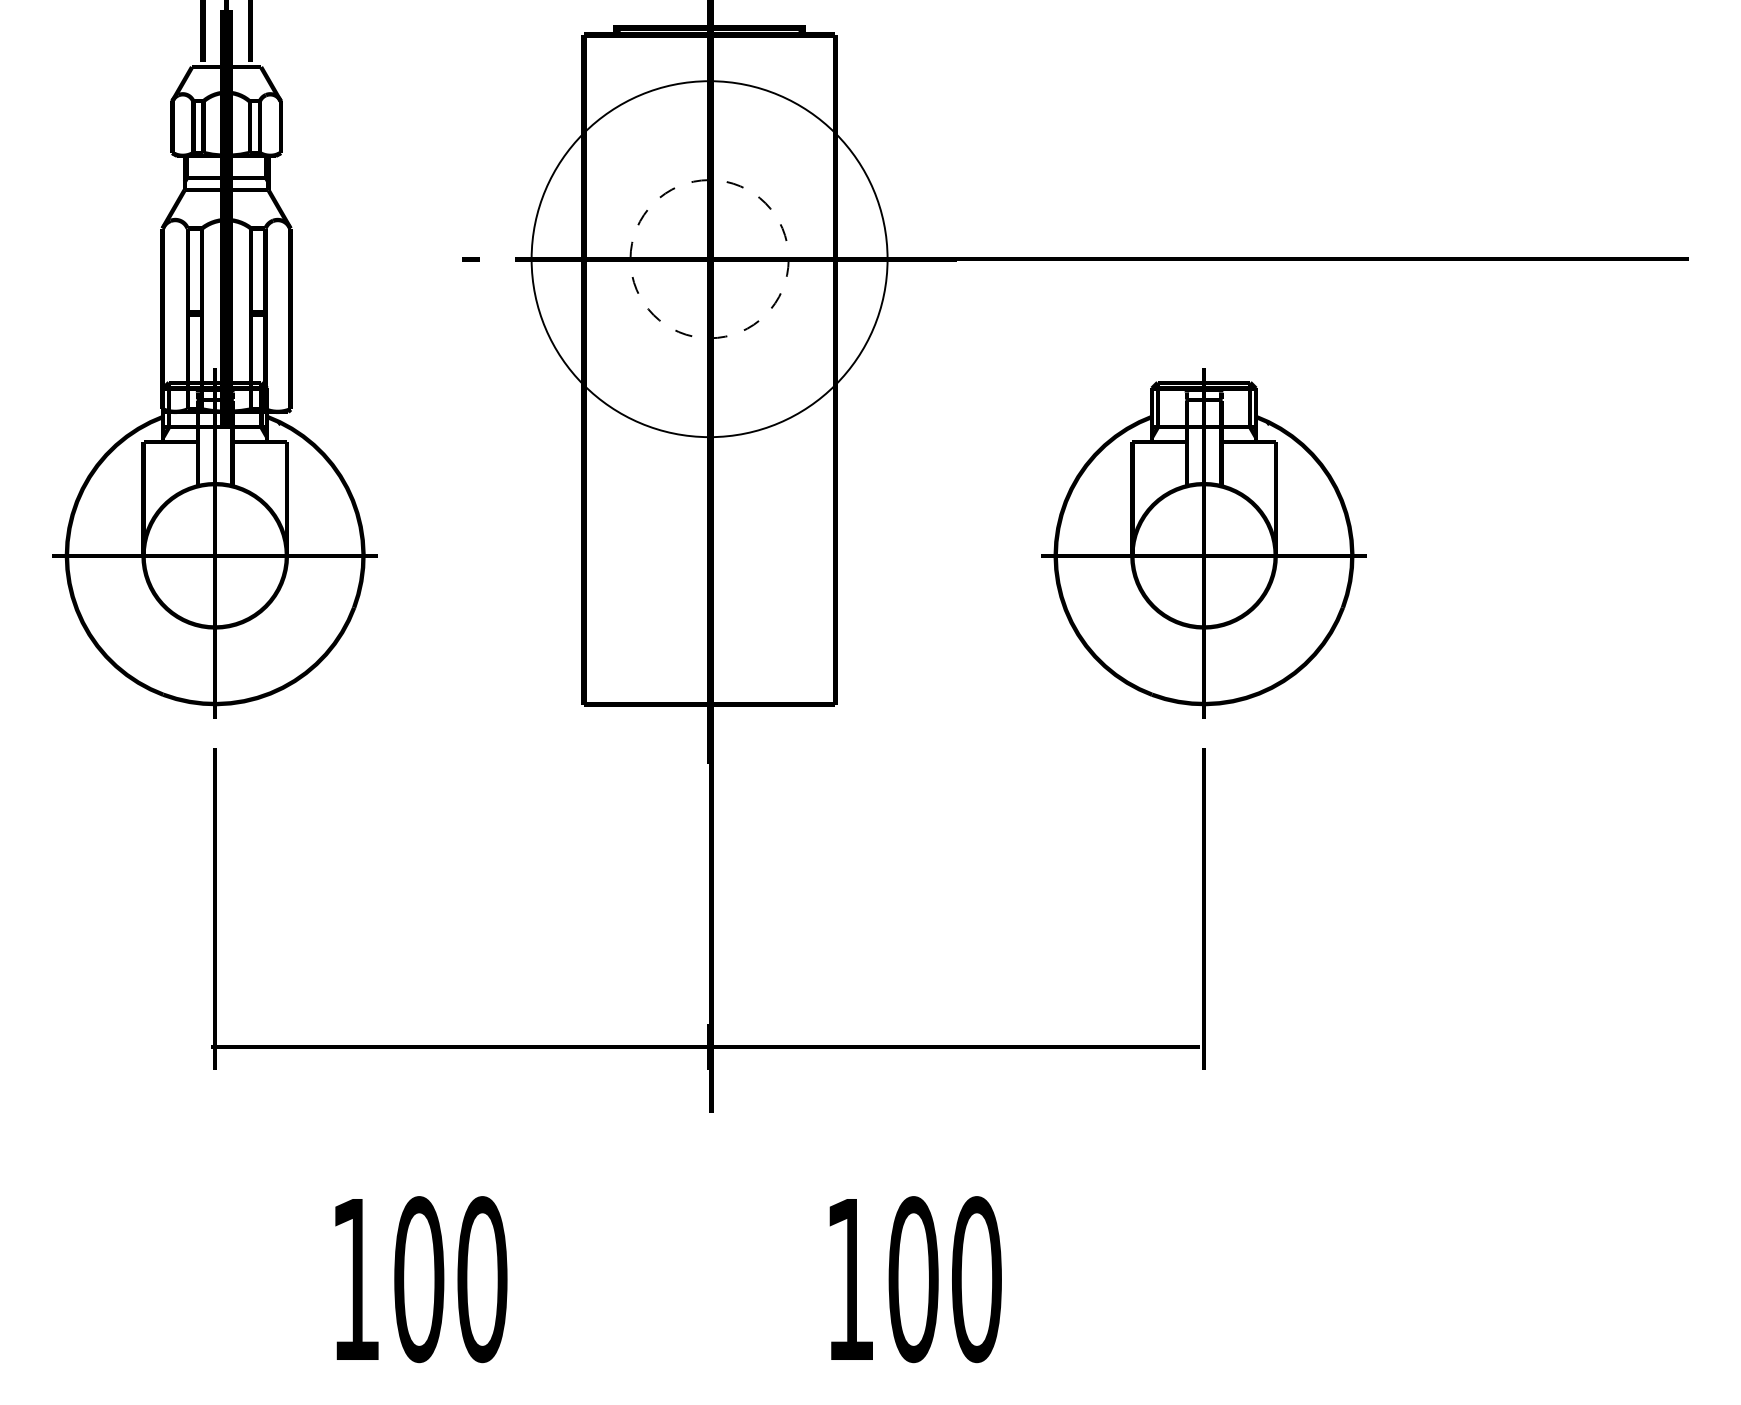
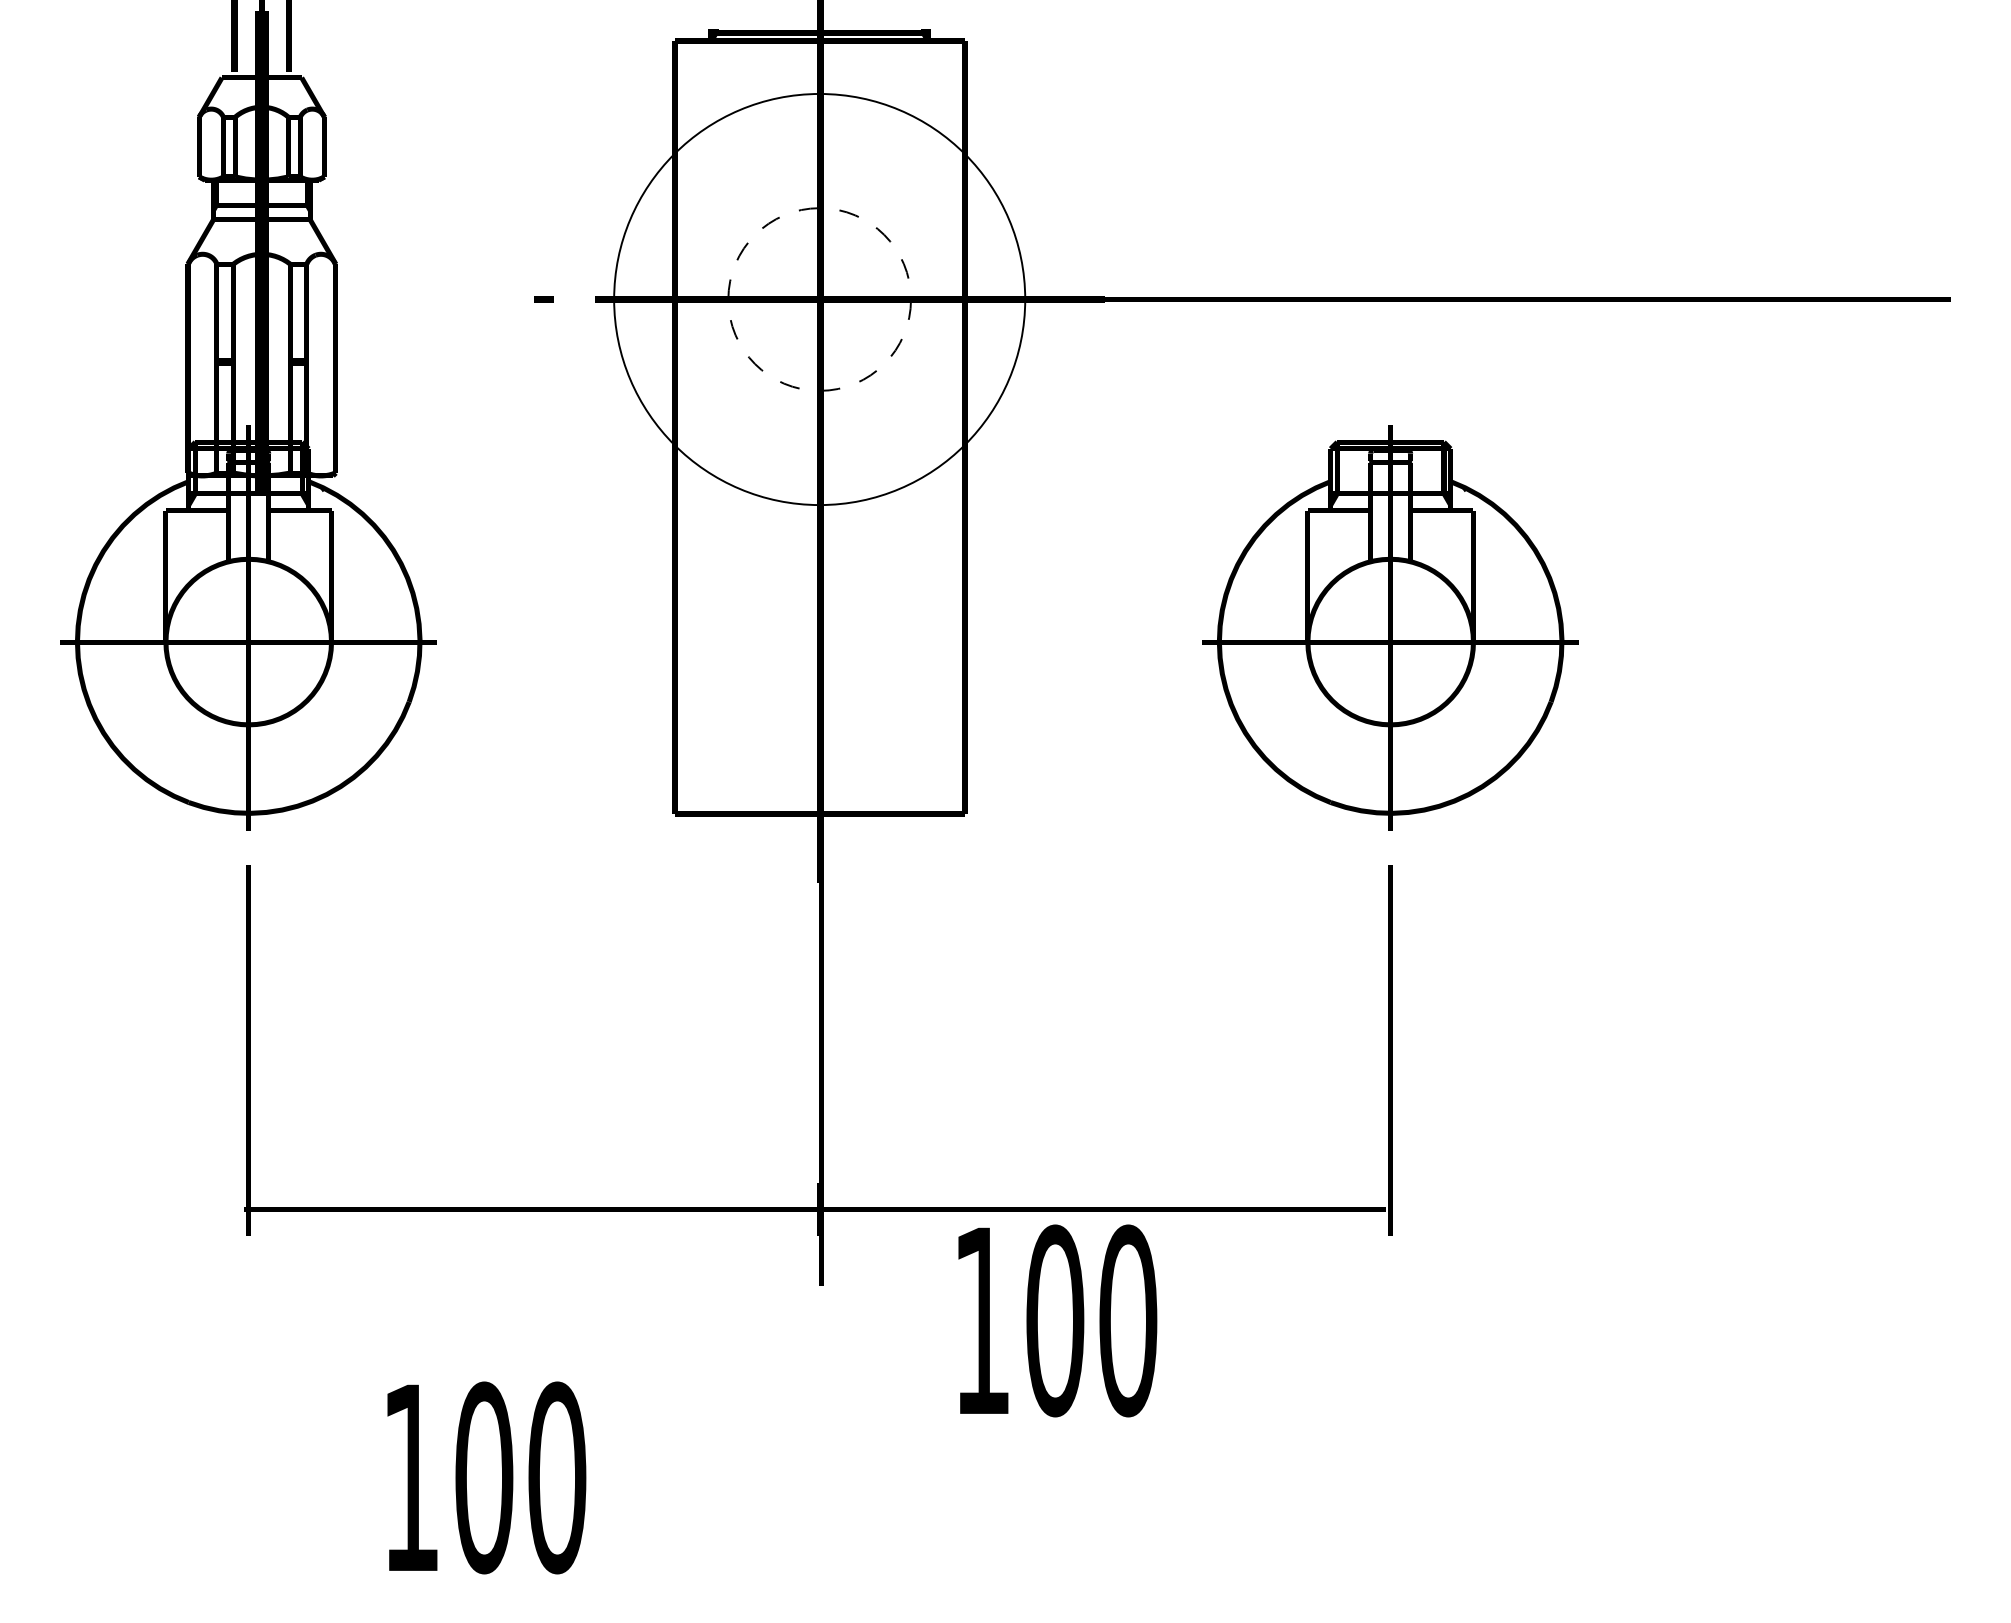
text: (915, 1279) -> (1057, 1320), moved

